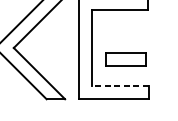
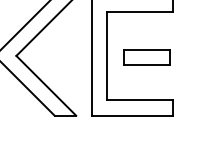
part: (125, 59) -> (146, 57), moved
line: (119, 86) -> (139, 100), dashed -> solid

